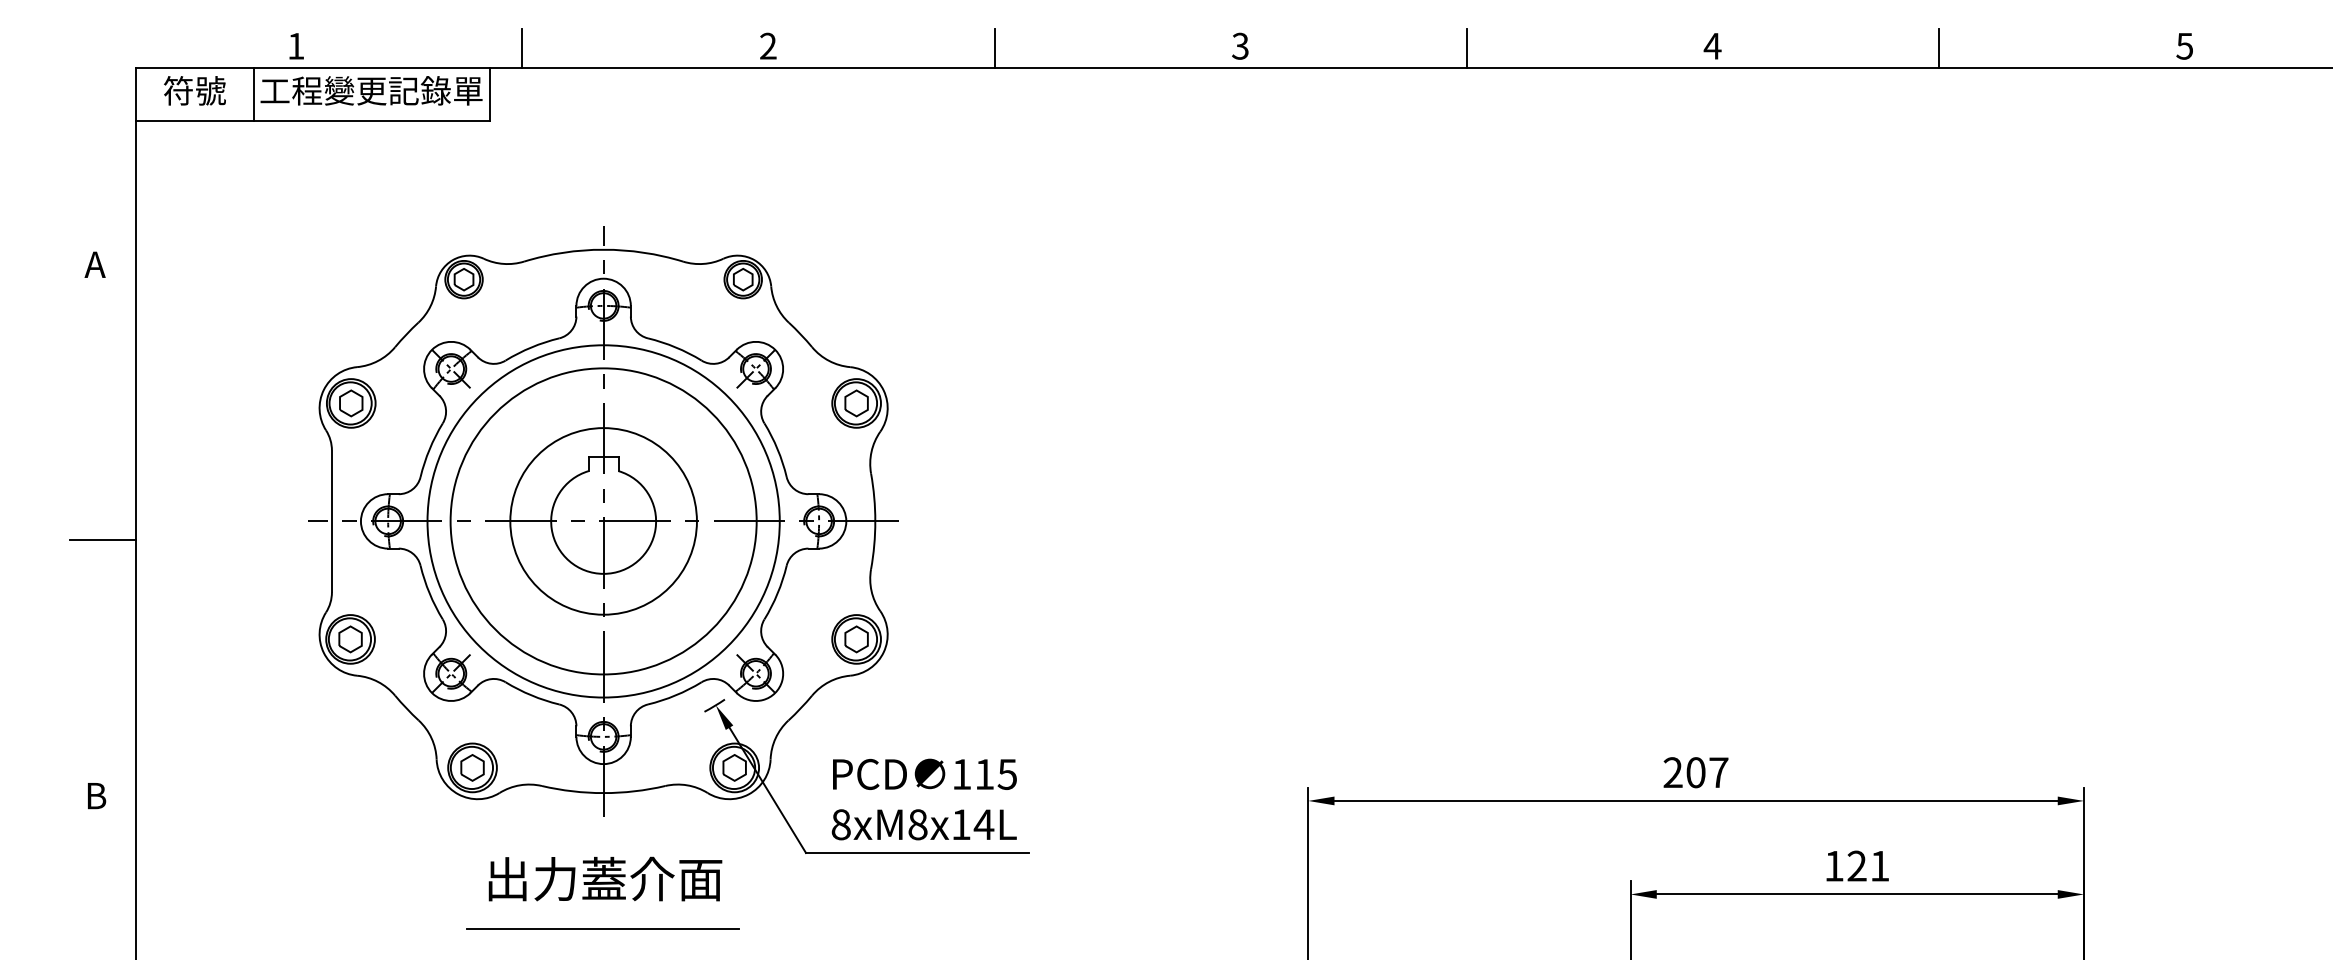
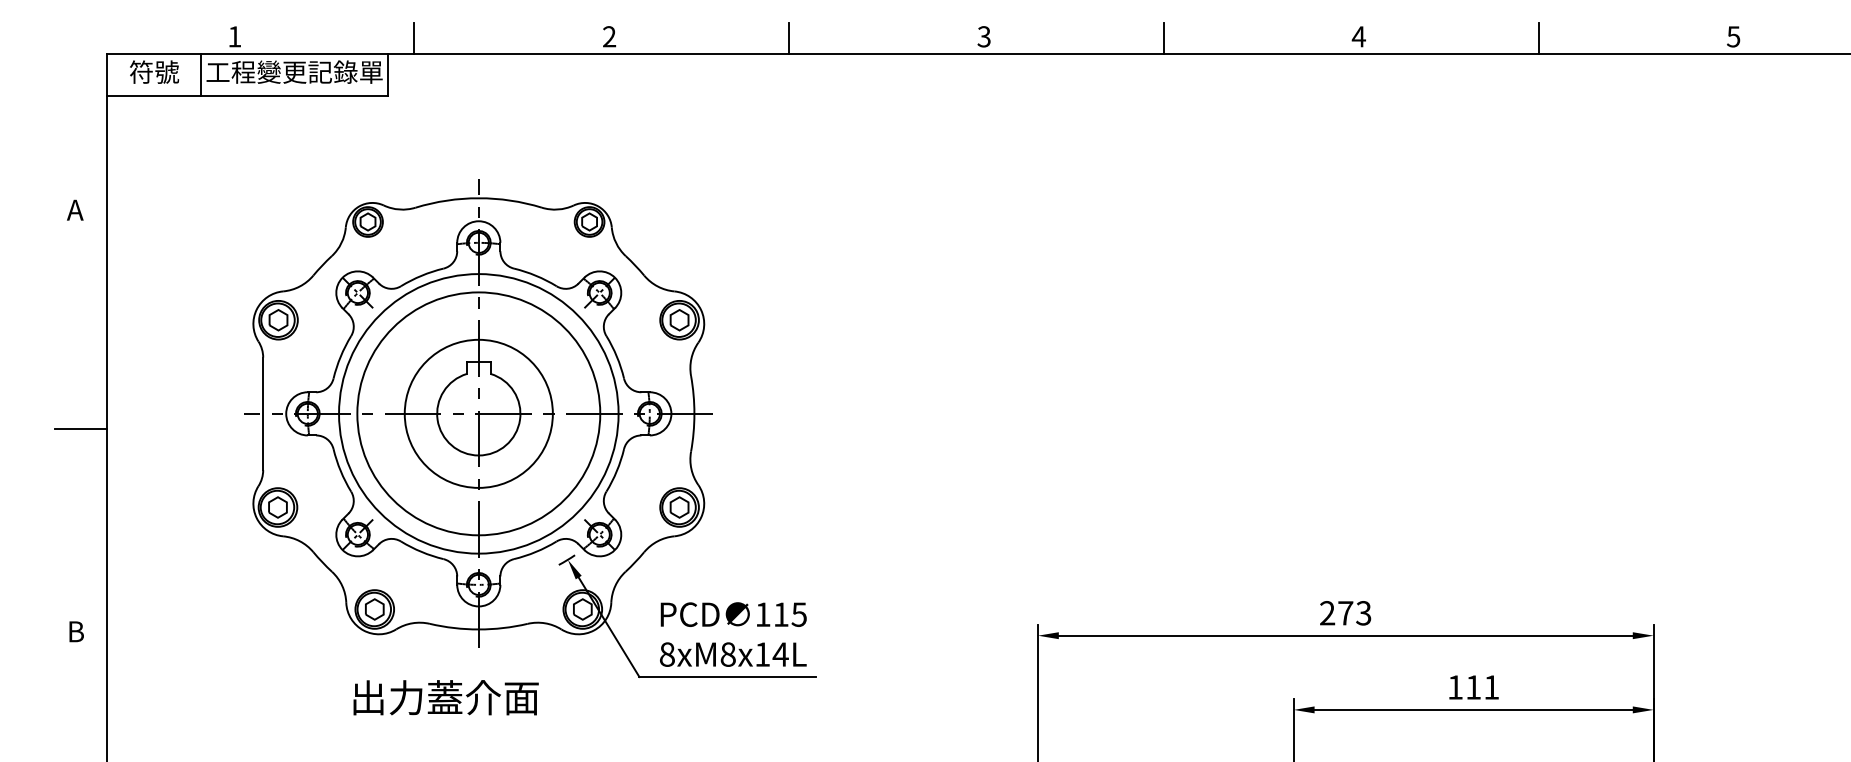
text: (1707, 772) -> (1354, 613), 207 -> 273
text: (1856, 865) -> (1473, 686), 121 -> 111
text: (605, 878) -> (446, 697), moved
line: (603, 929) -> (478, 737), removed

